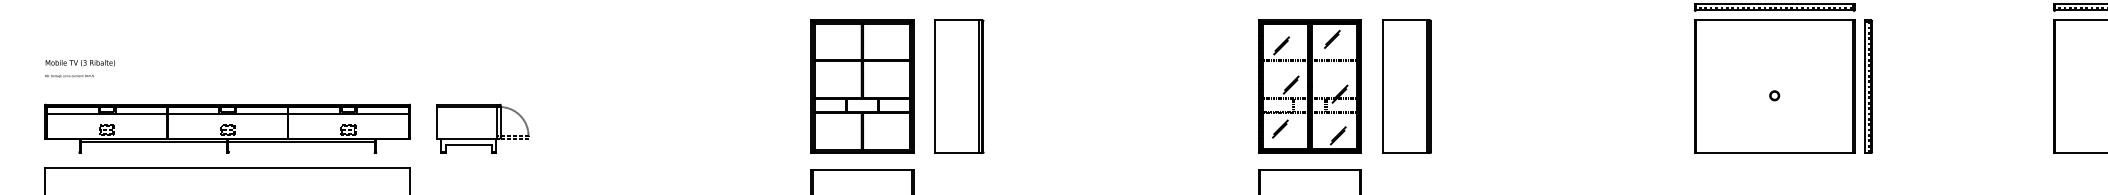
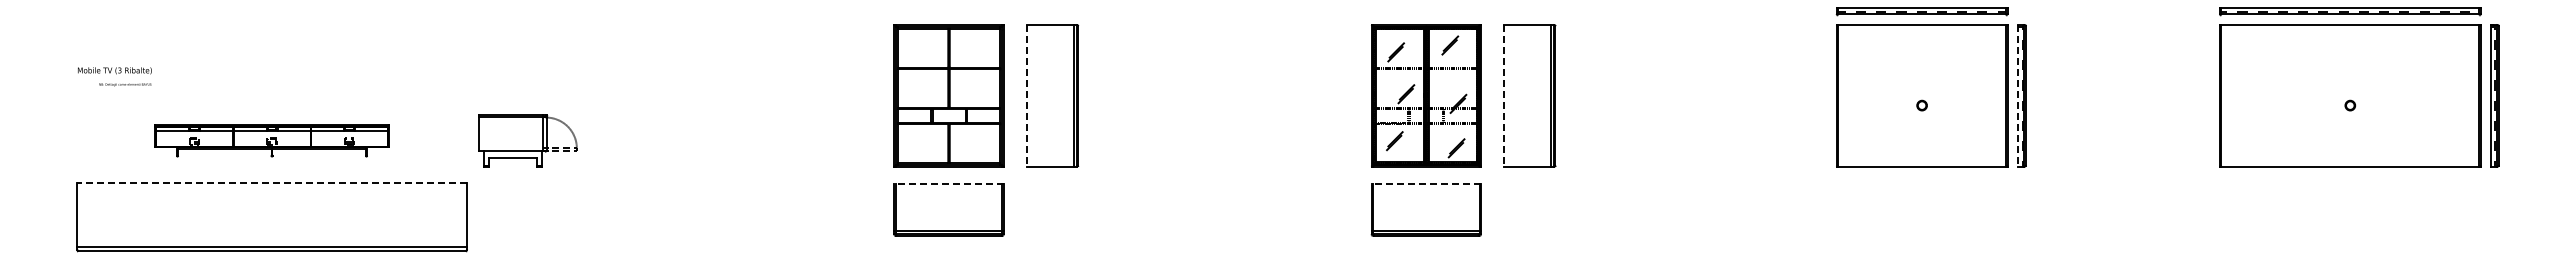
text: (69, 76) -> (125, 84), moved
line: (935, 86) -> (1026, 95), solid -> dashed
line: (1383, 86) -> (1504, 95), solid -> dashed
line: (1865, 86) -> (2018, 95), solid -> dashed
part: (227, 128) -> (271, 140), size x0.6
part: (482, 128) -> (527, 140), moved
line: (228, 167) -> (272, 182), solid -> dashed
line: (862, 169) -> (949, 184), solid -> dashed
line: (1310, 169) -> (1426, 184), solid -> dashed

